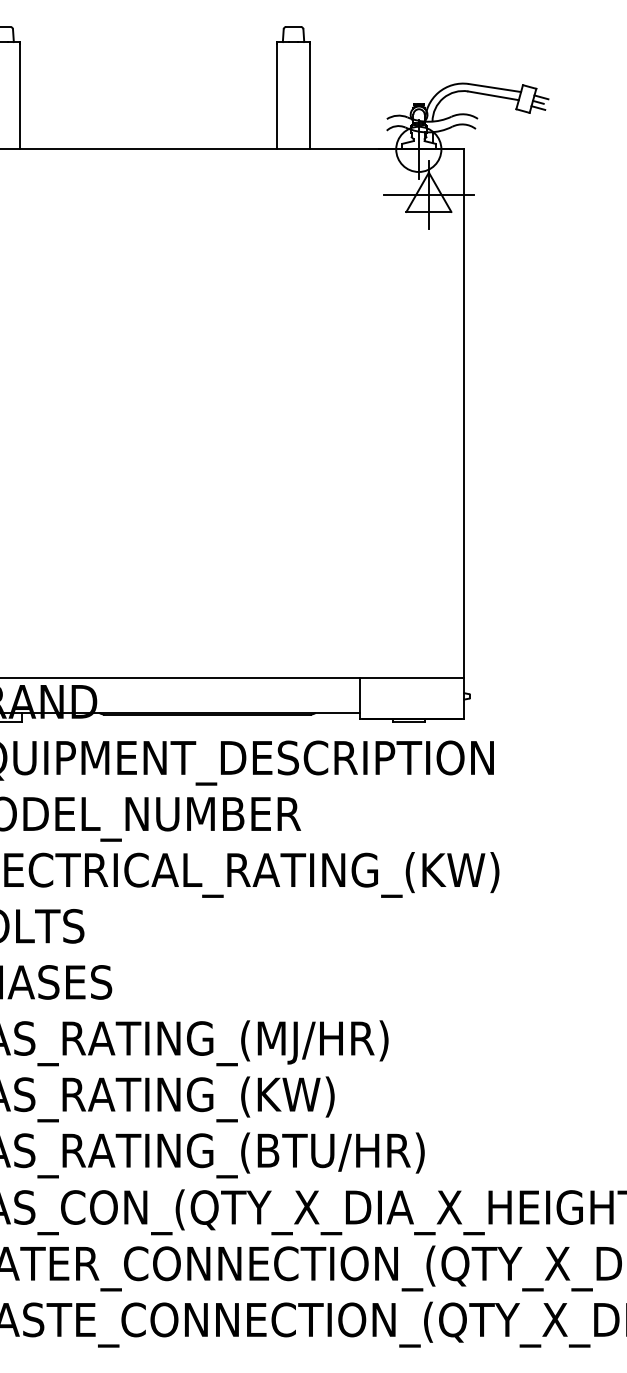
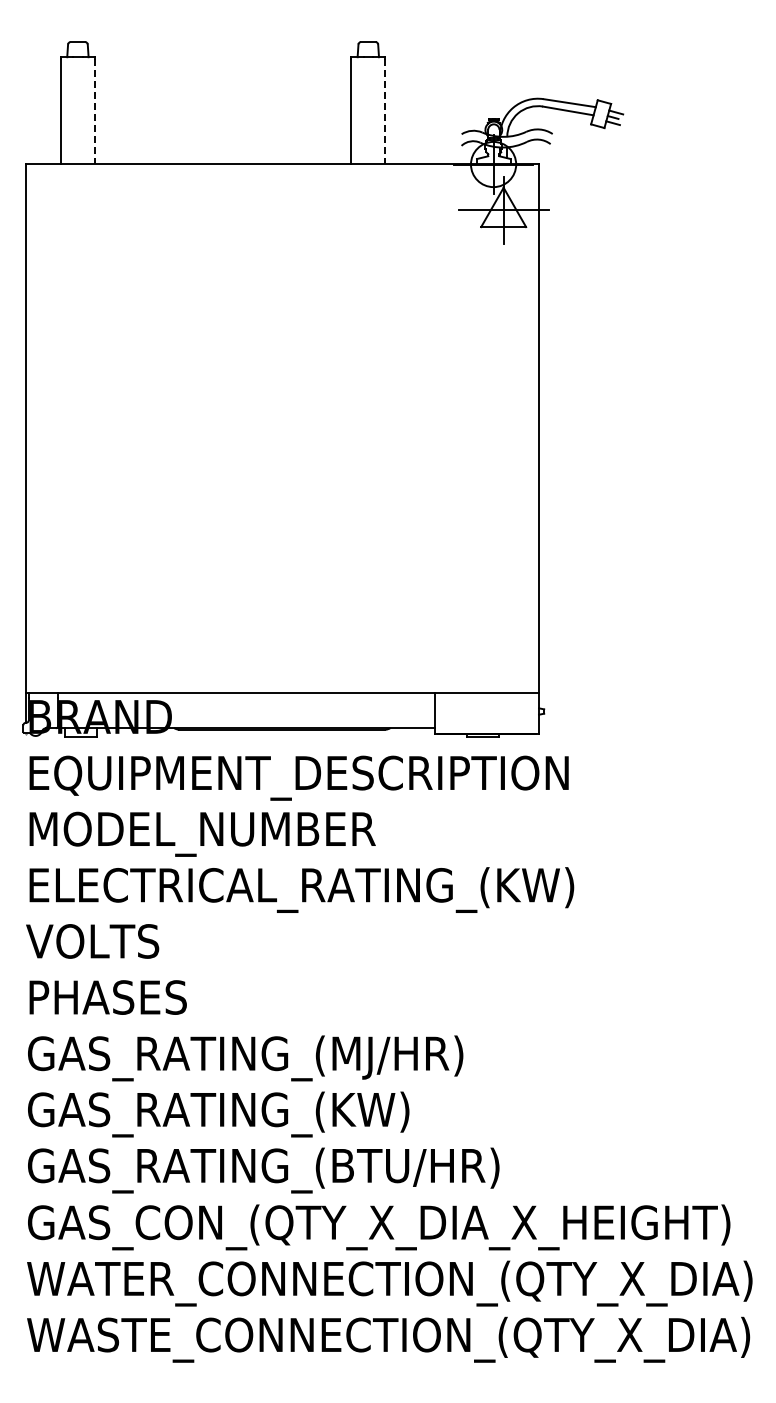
line: (19, 97) -> (94, 112), solid -> dashed
line: (310, 97) -> (385, 112), solid -> dashed

